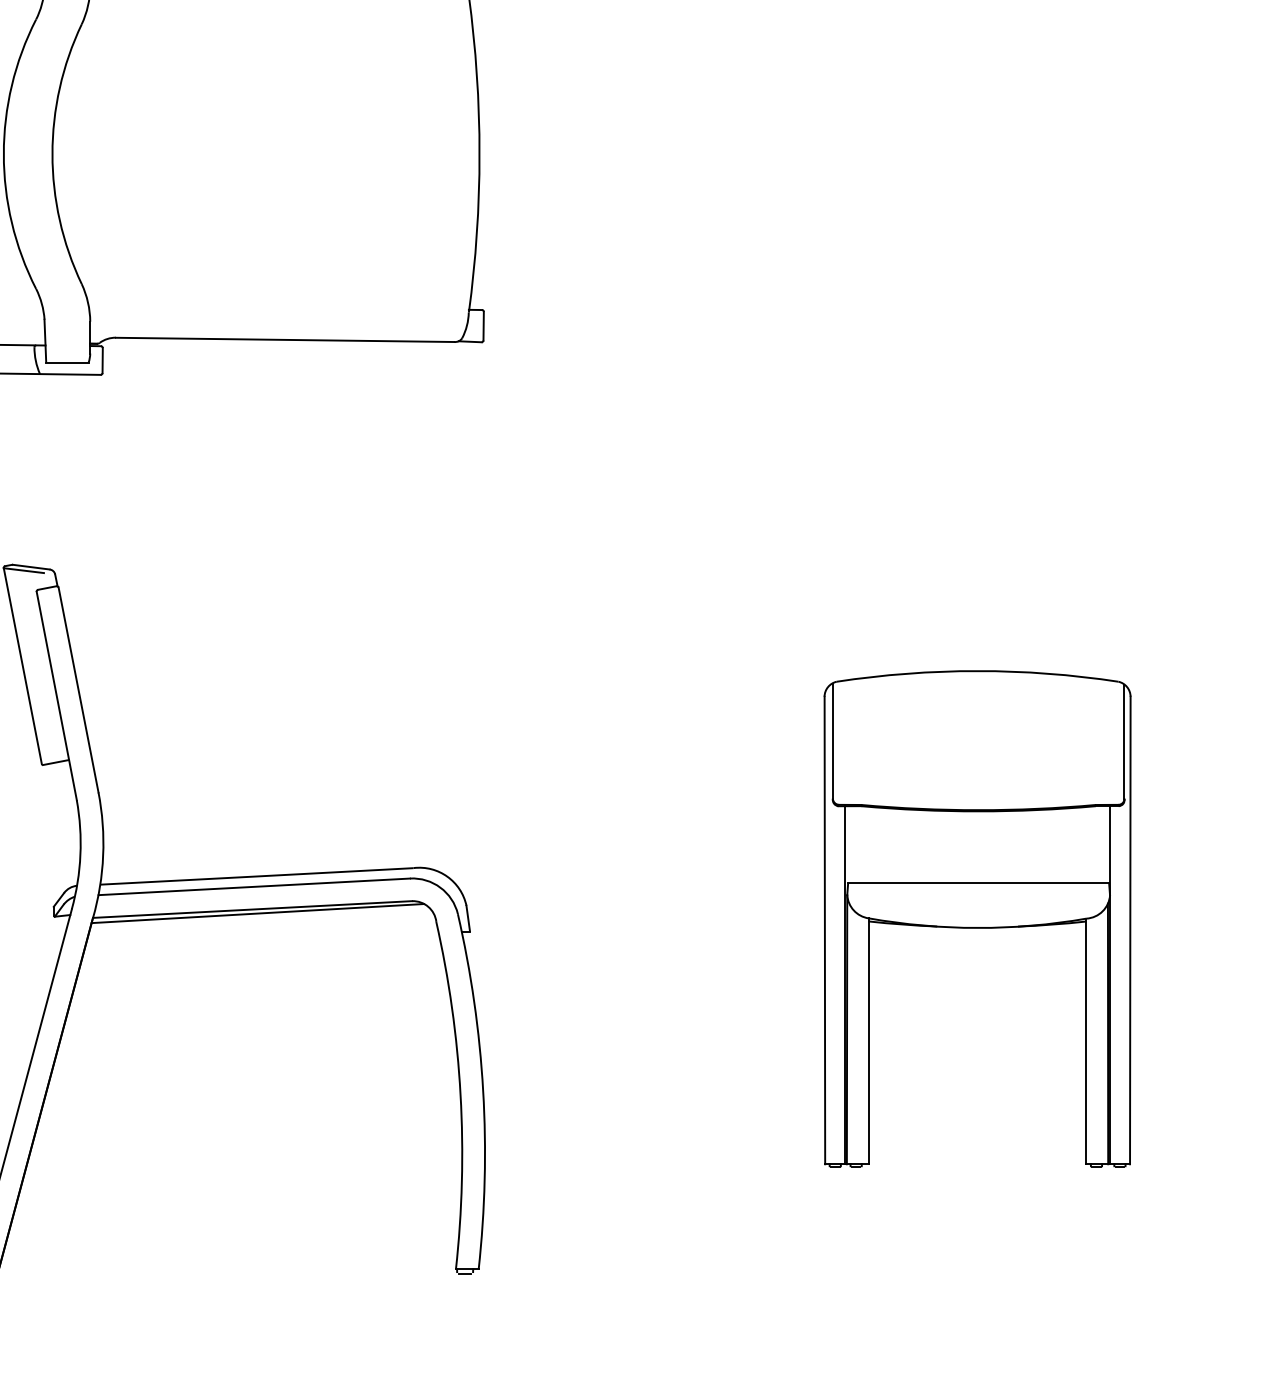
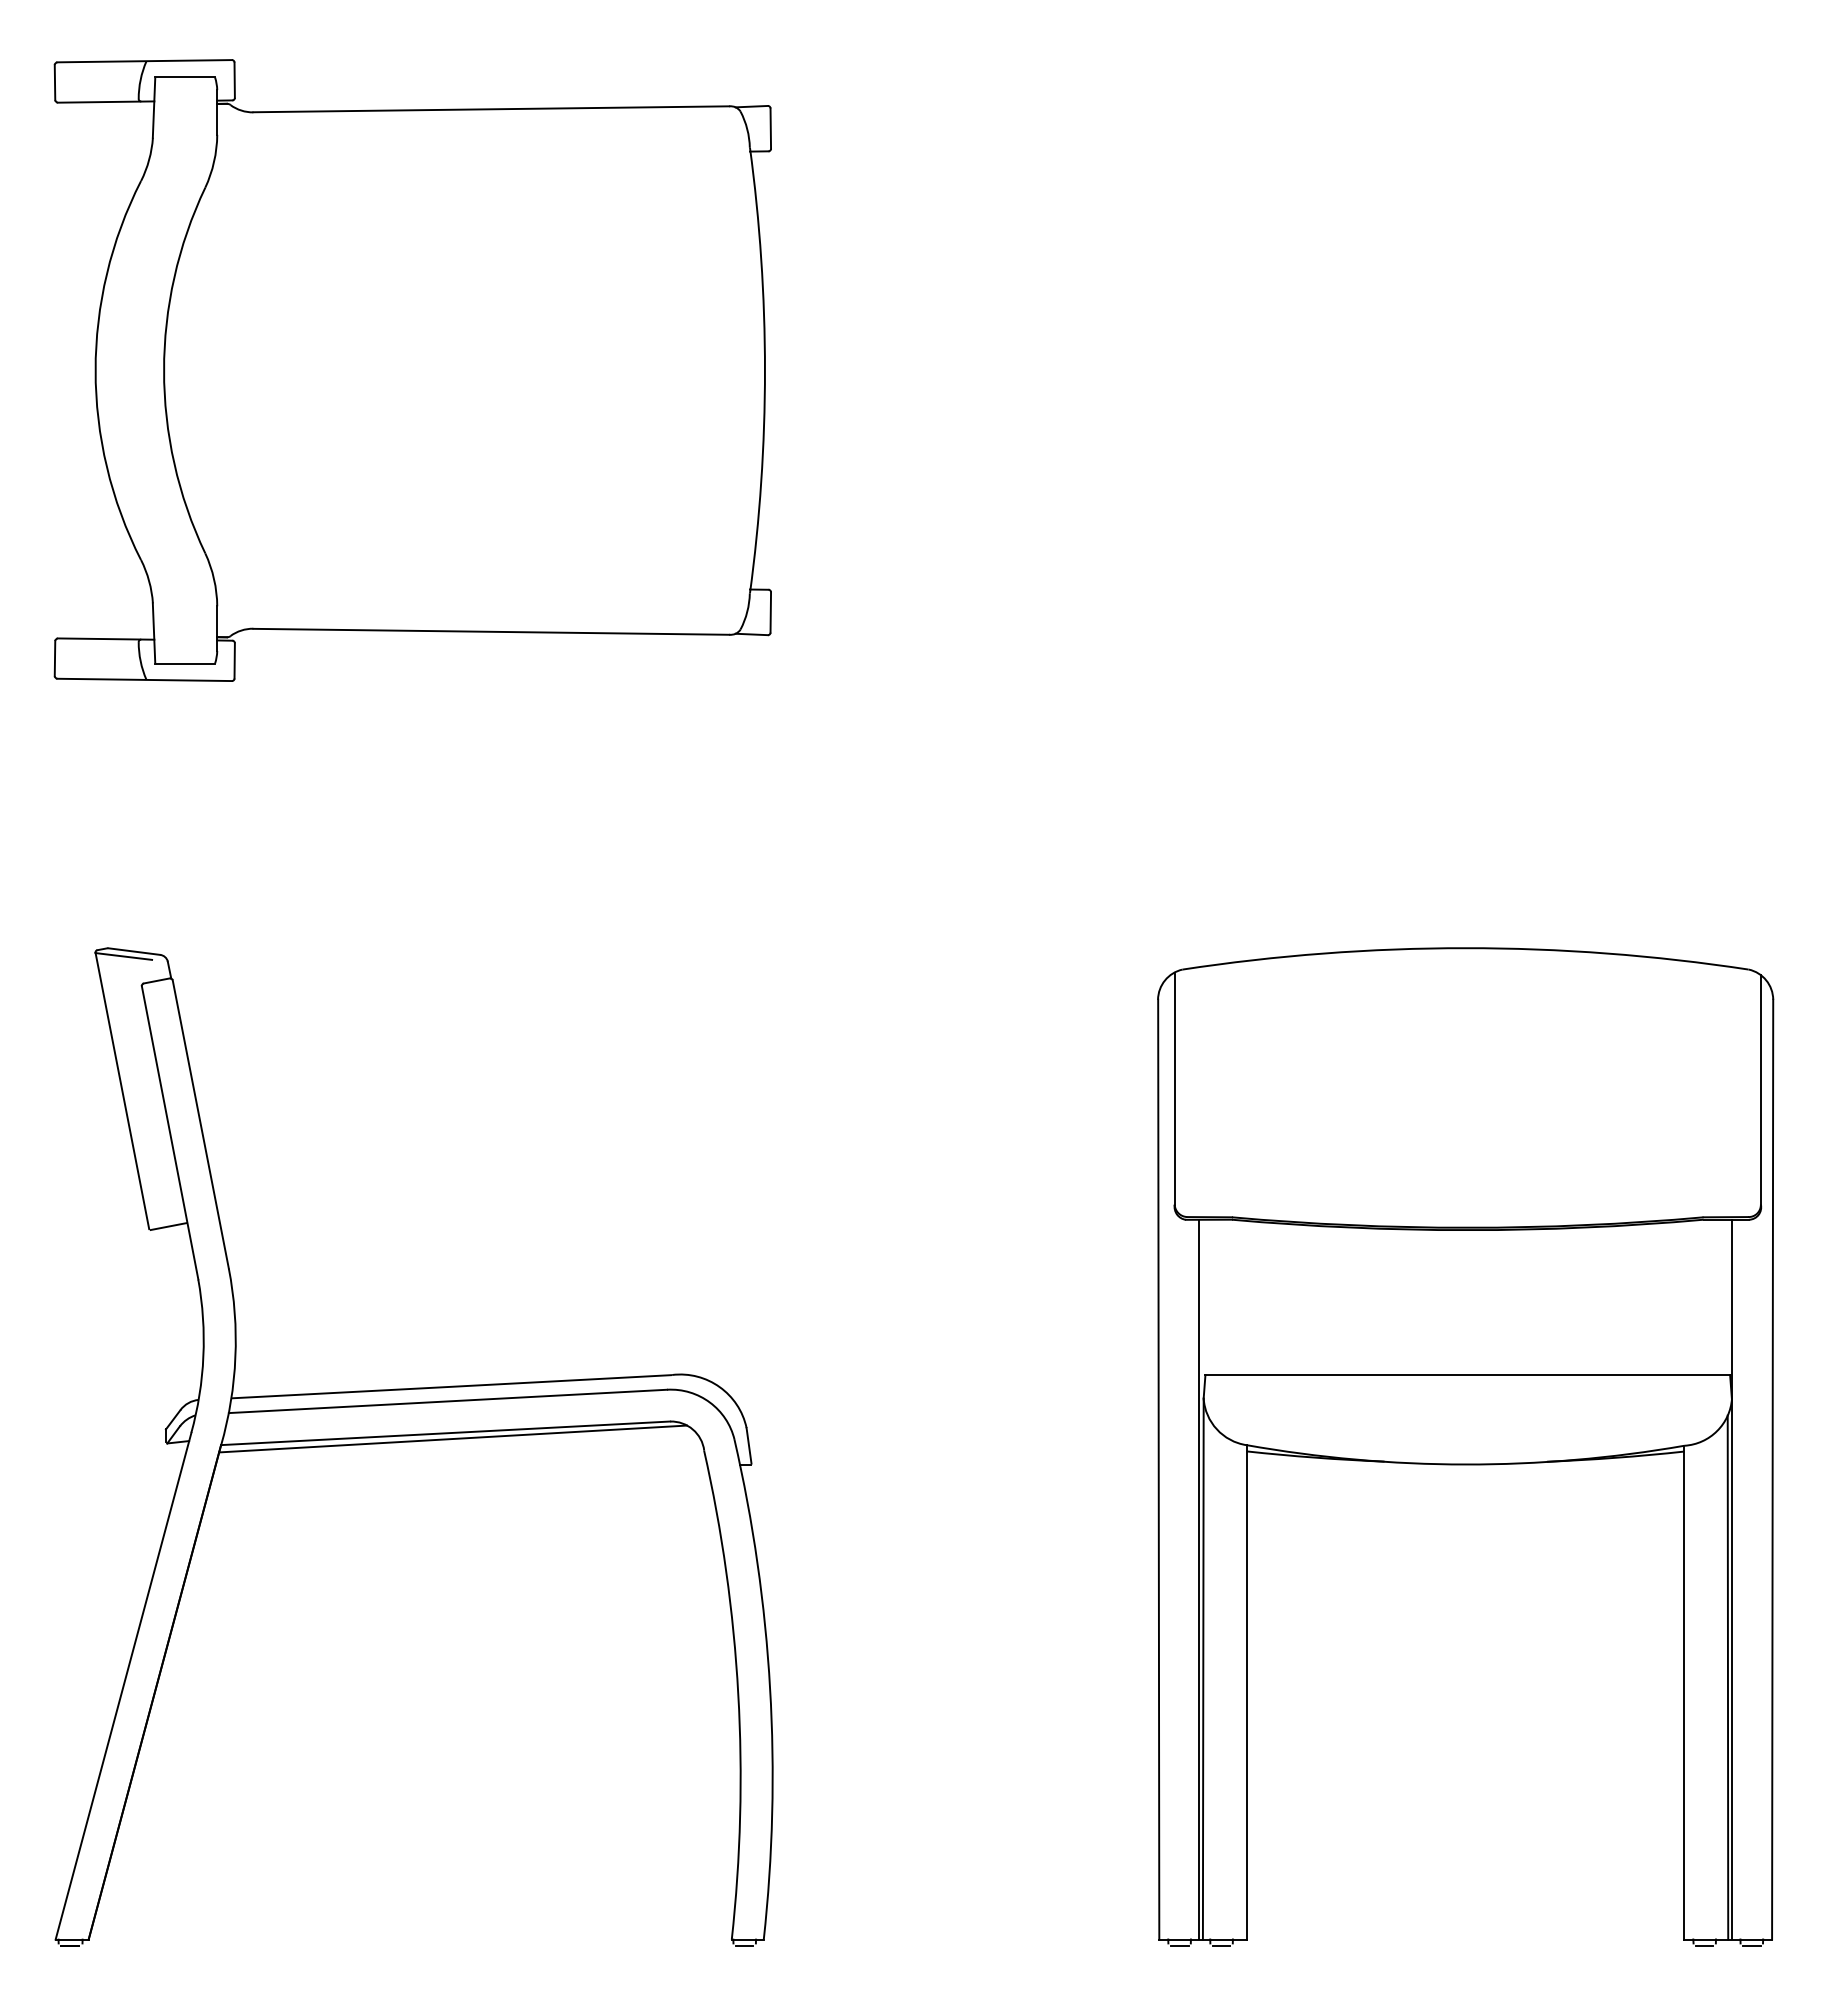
part: (977, 918) -> (1465, 1446), size x1.43

